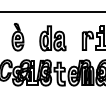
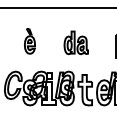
part: (17, 37) -> (29, 41), size x0.7
part: (52, 38) -> (75, 42), size x0.7

